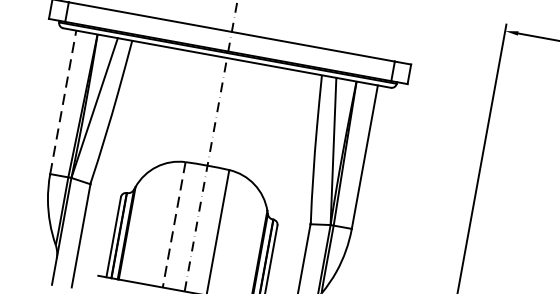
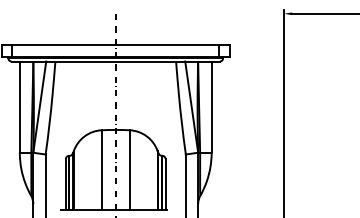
line: (62, 102) -> (19, 107), dashed -> solid
line: (173, 225) -> (101, 170), dashed -> solid

